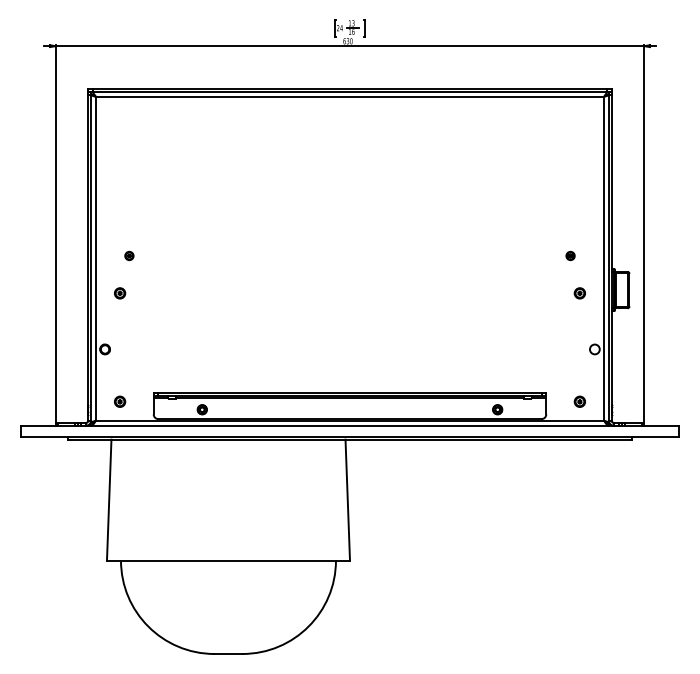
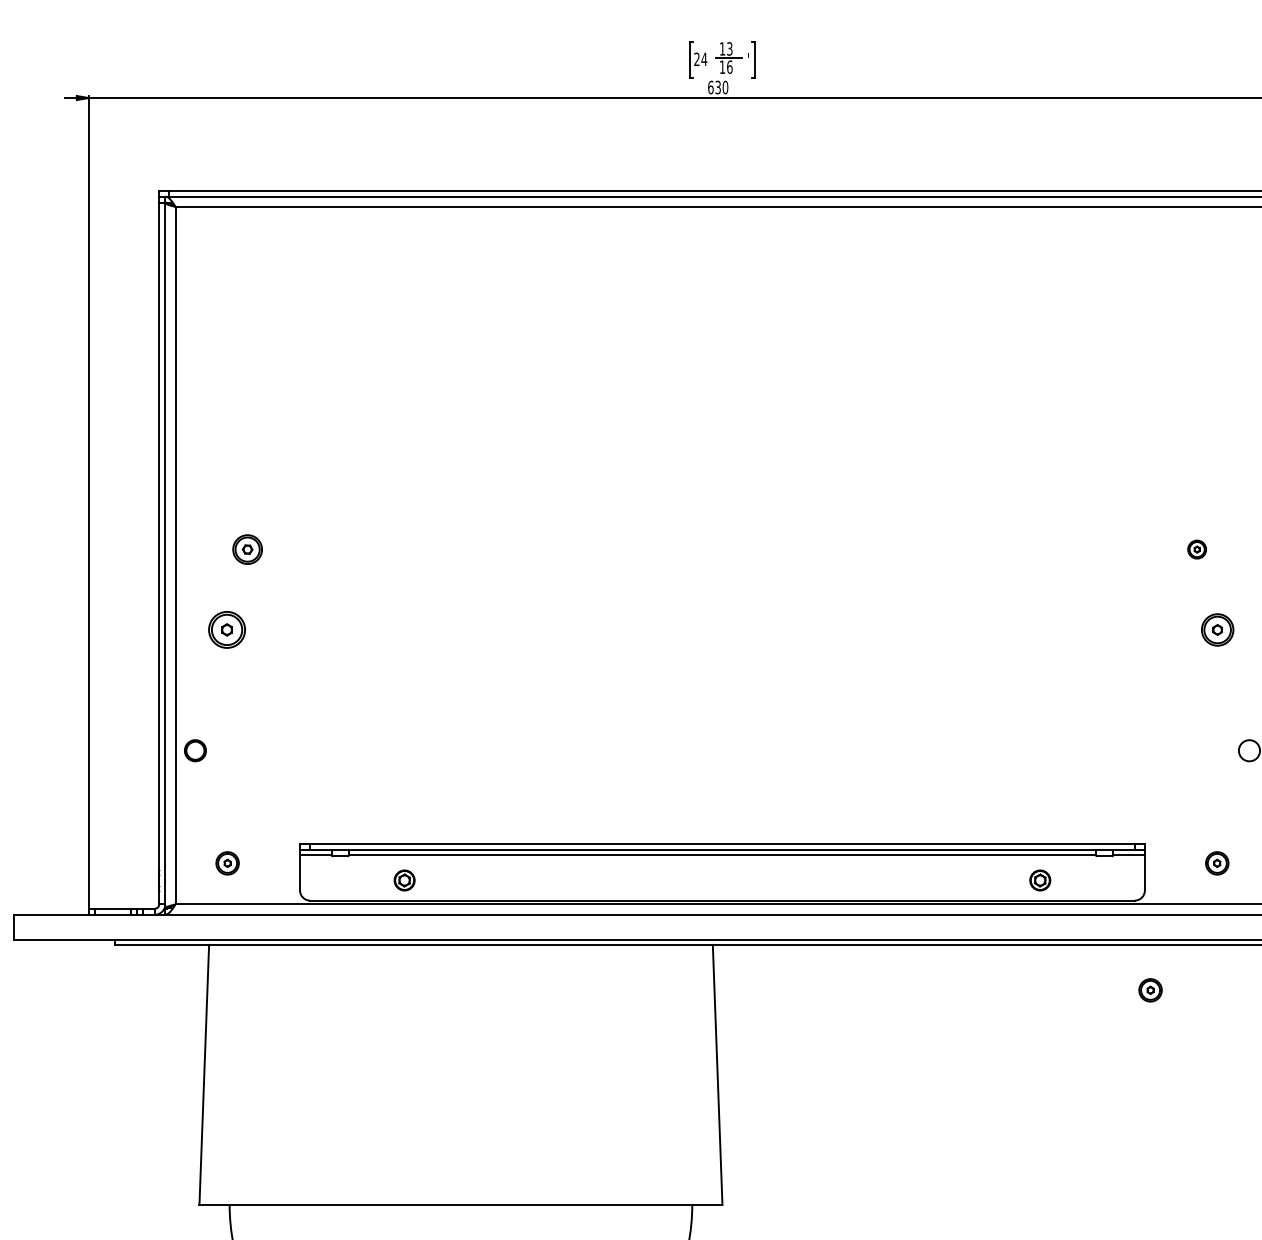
part: (129, 255) -> (247, 548), size x1.6
part: (120, 293) -> (228, 630), size x1.6
part: (579, 293) -> (1216, 630), size x1.4
part: (548, 460) -> (1149, 989), added

